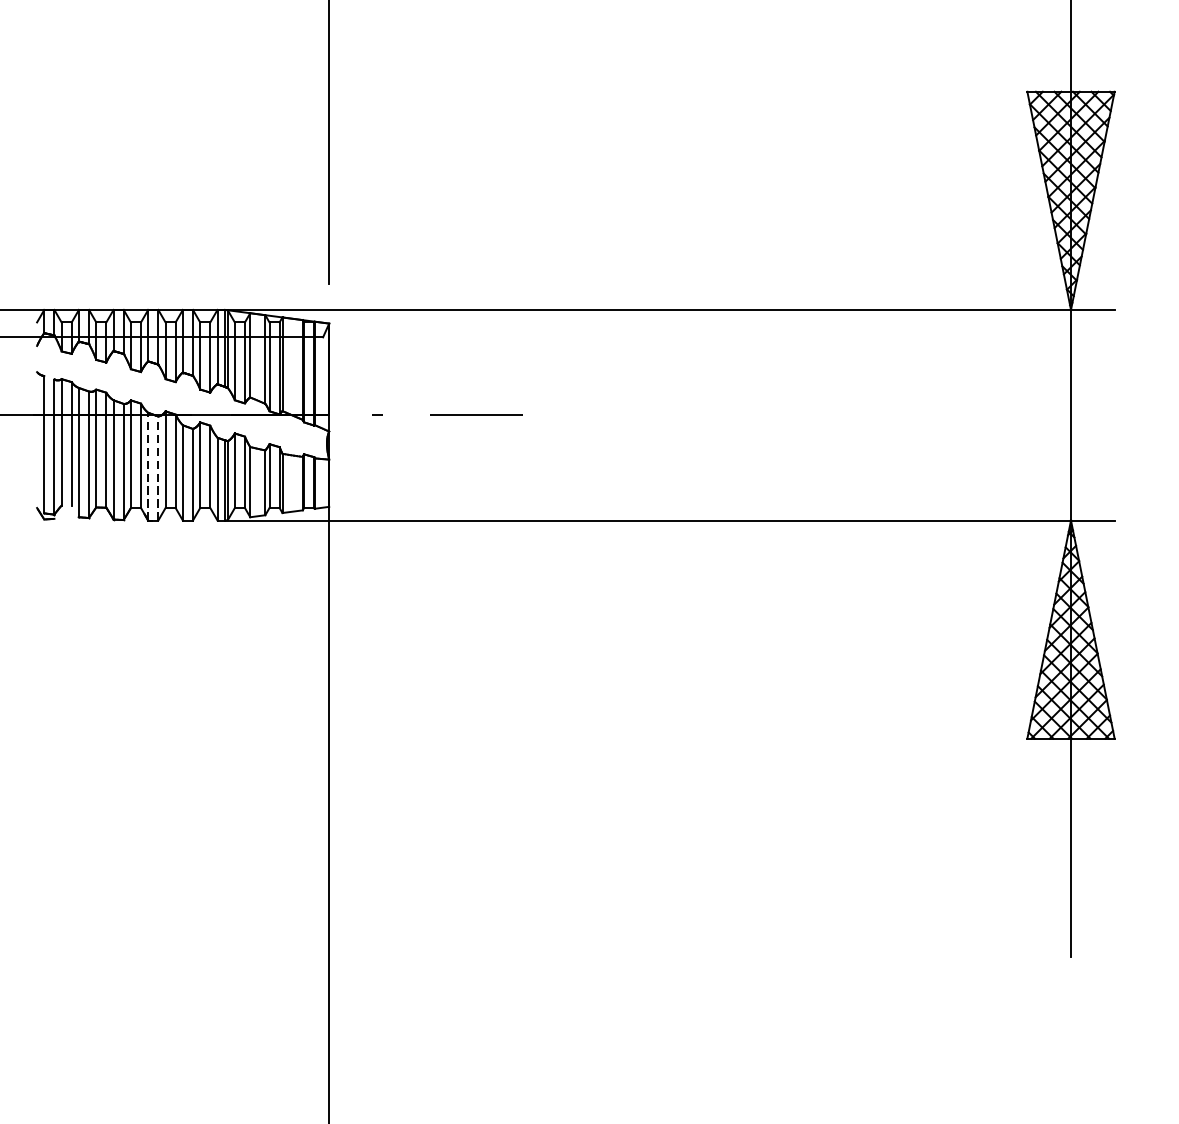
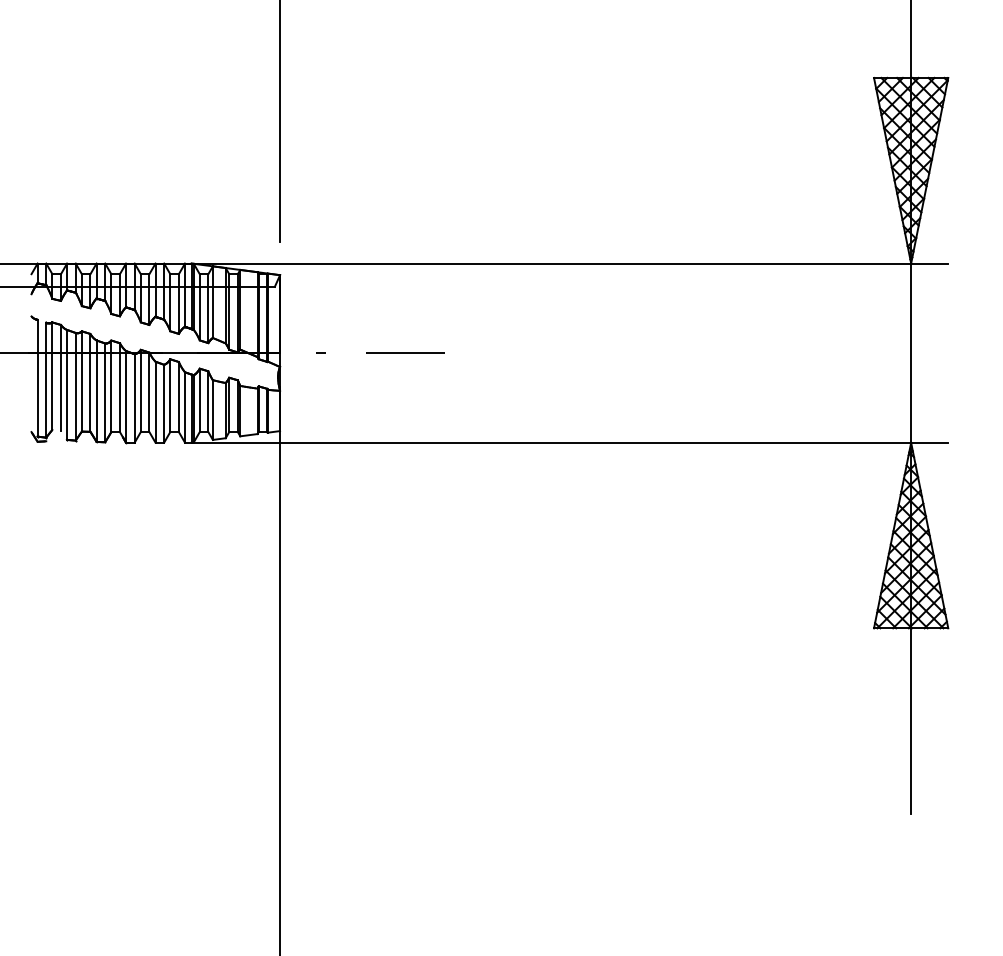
line: (148, 466) -> (126, 396), dashed -> solid
line: (158, 467) -> (134, 397), dashed -> solid

